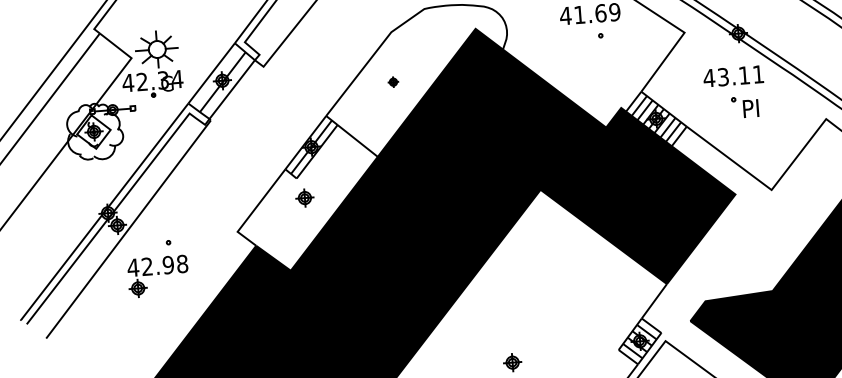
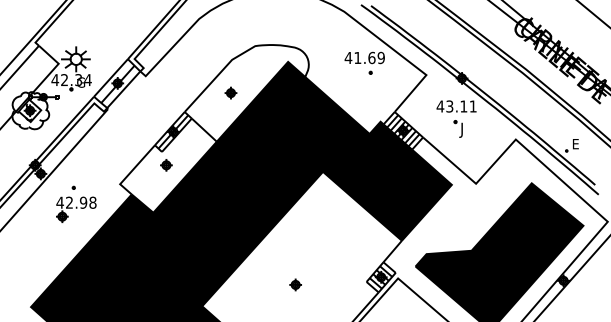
part: (392, 81) -> (230, 92), size x1.67
text: (749, 109) -> (465, 129), PI -> J
part: (158, 276) -> (76, 209), moved

